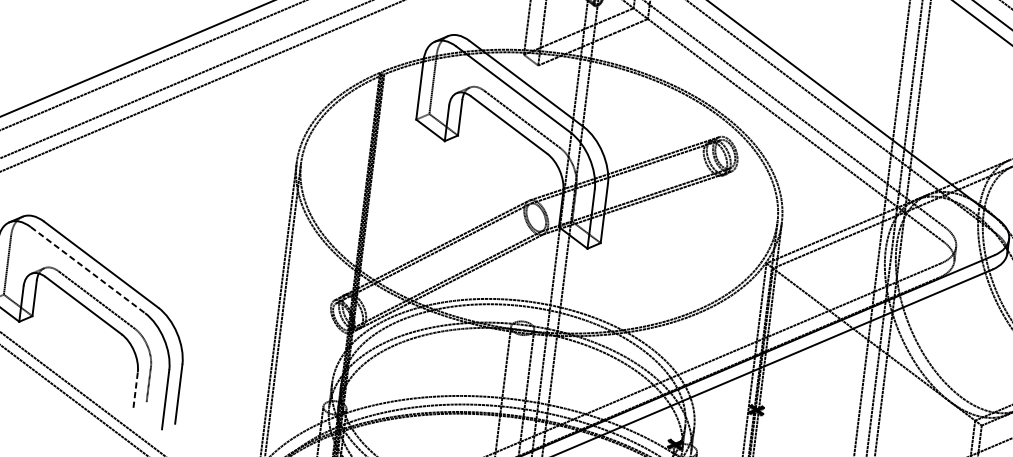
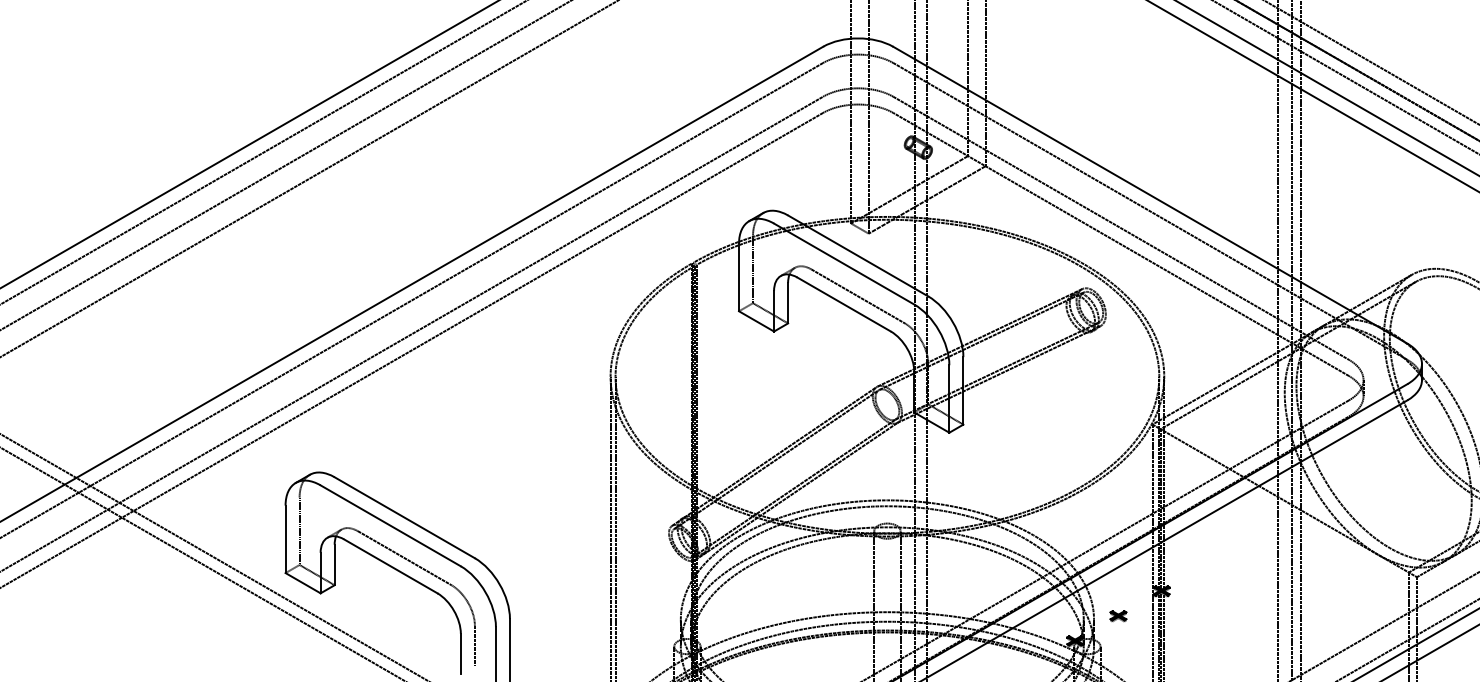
line: (87, 269) -> (390, 525), dashed -> solid
line: (135, 389) -> (460, 653), dashed -> solid
part: (715, 427) -> (1118, 616), added

